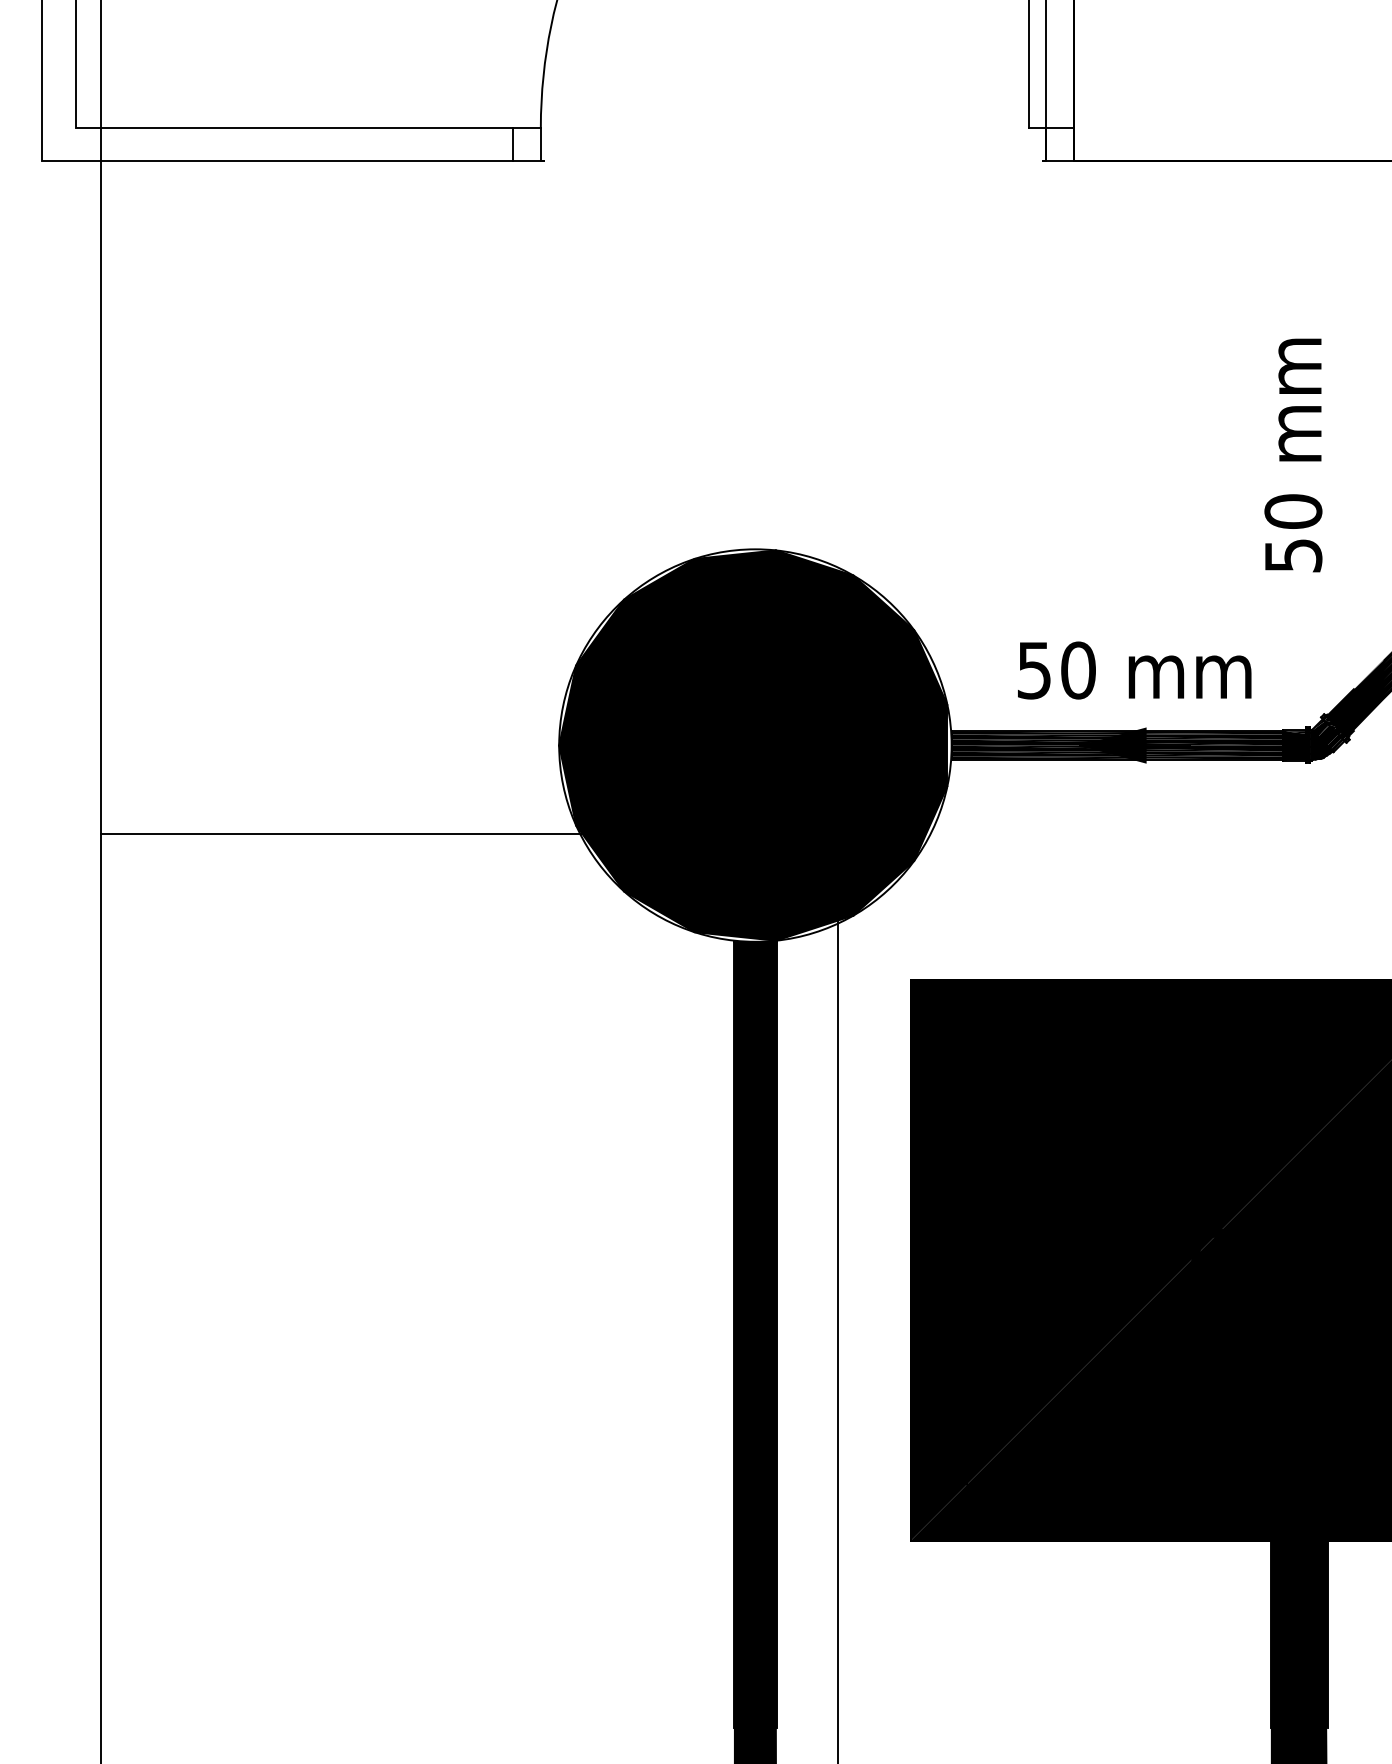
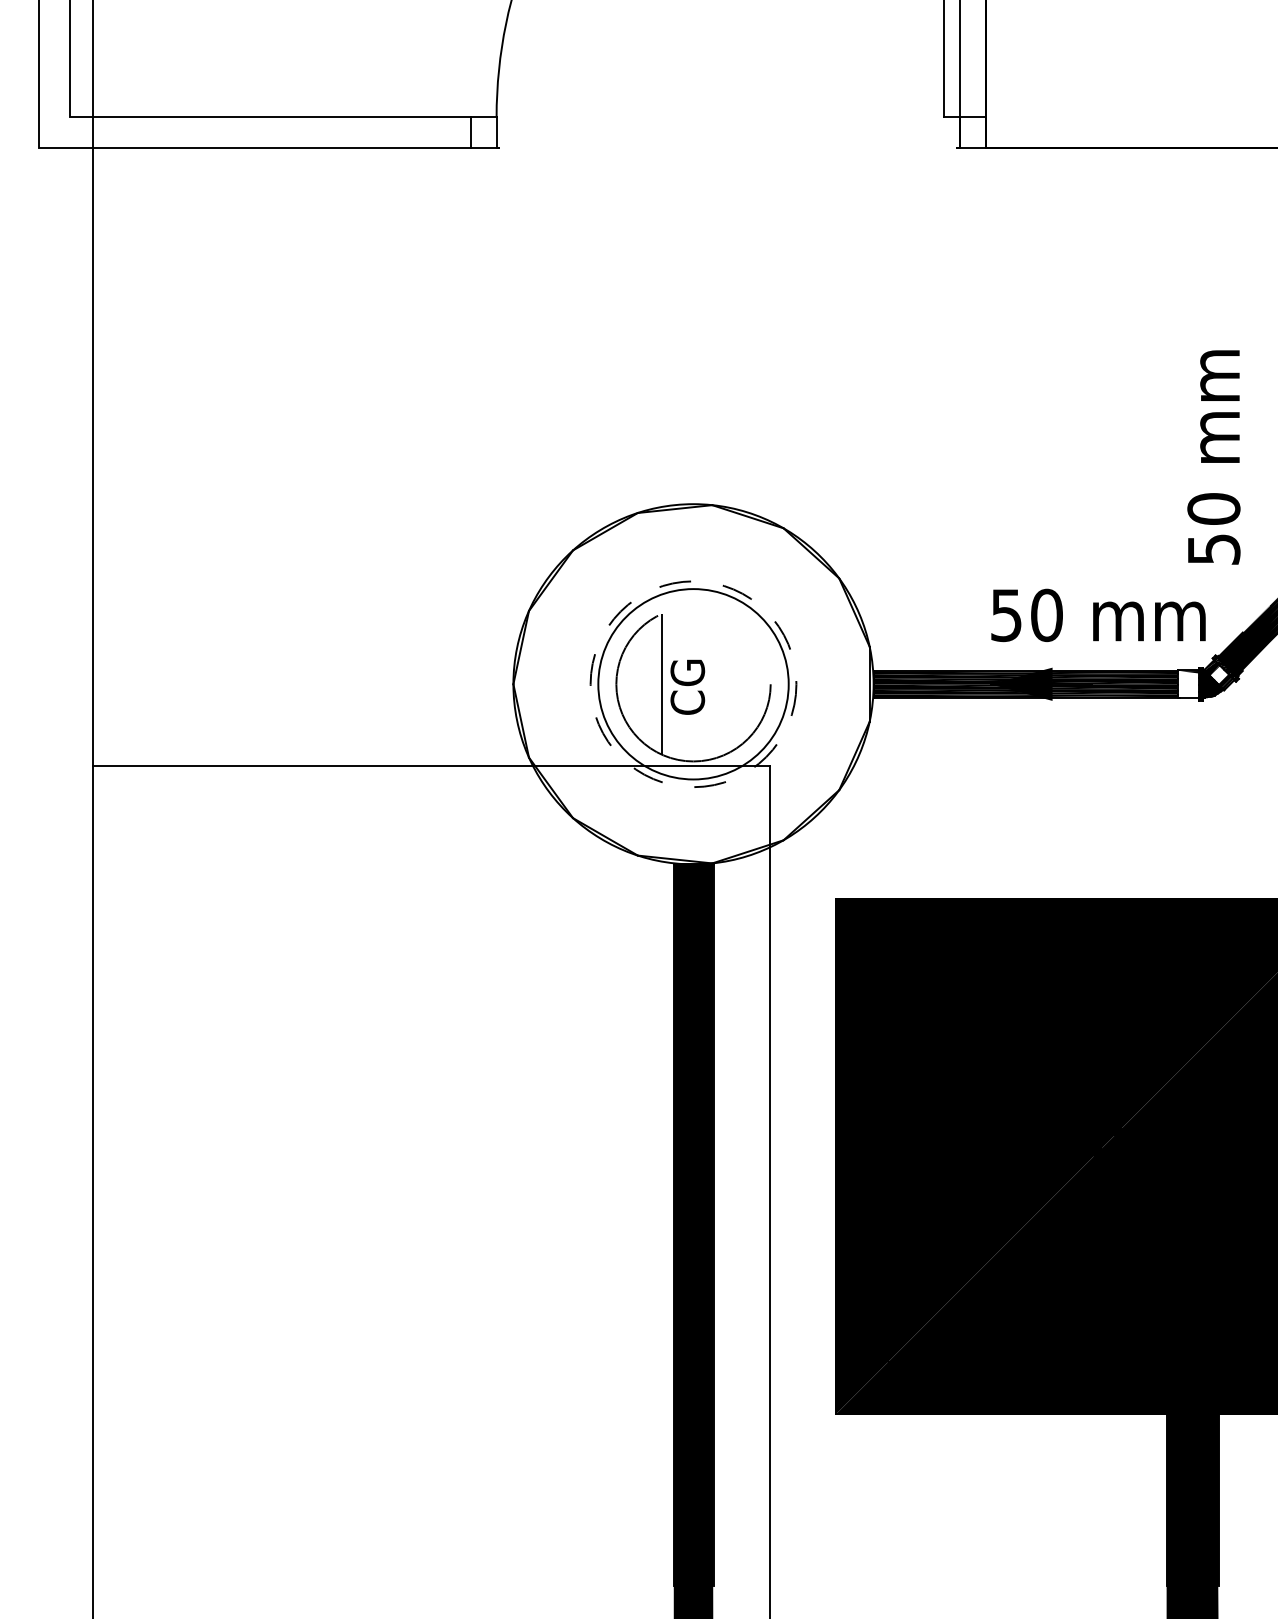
text: (1293, 455) -> (1214, 457), moved
text: (1134, 670) -> (1098, 615), moved
fill: (1328, 735) -> (1219, 675), removed
fill: (753, 745) -> (691, 684), removed
fill: (1294, 745) -> (1188, 684), removed

